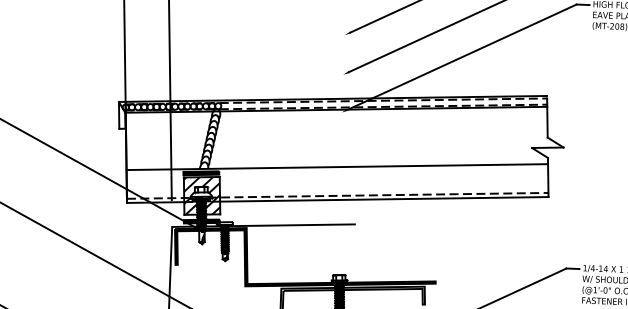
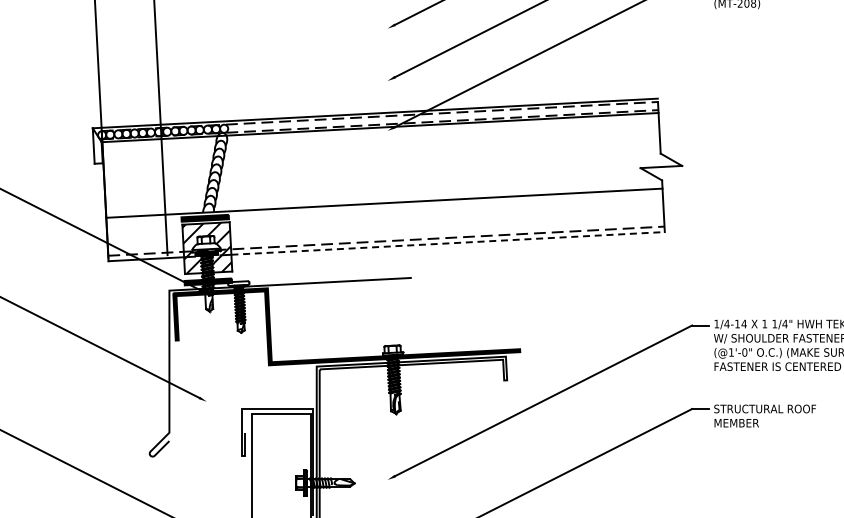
line: (384, 199) -> (448, 243), solid -> dashed

